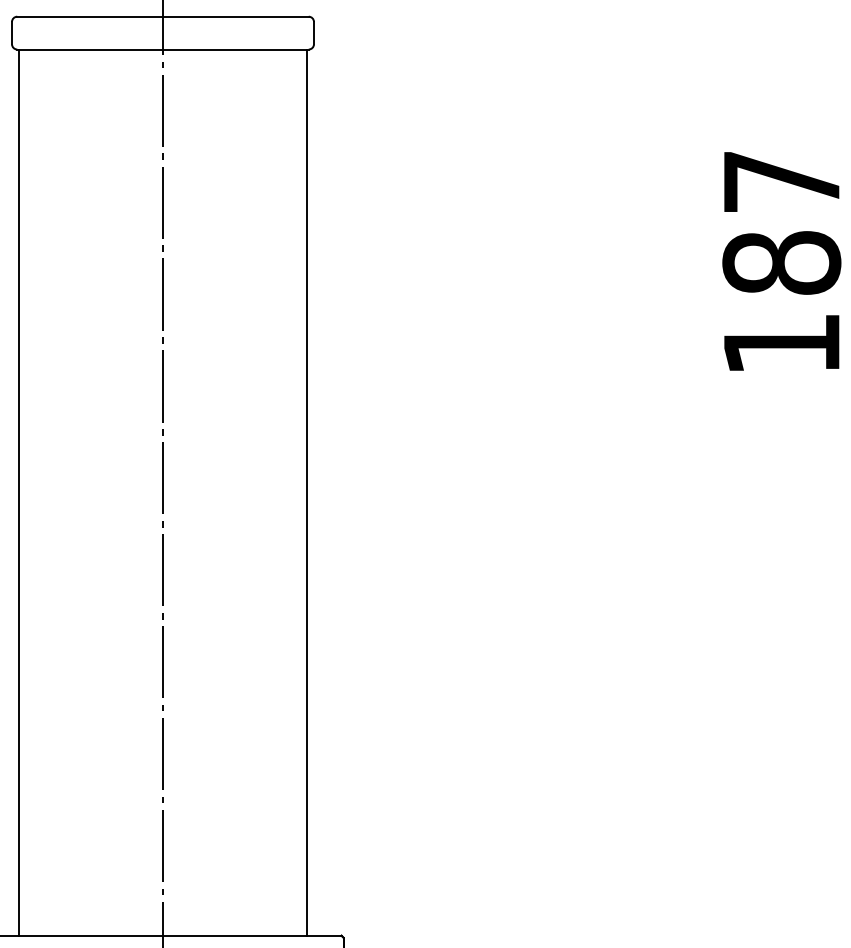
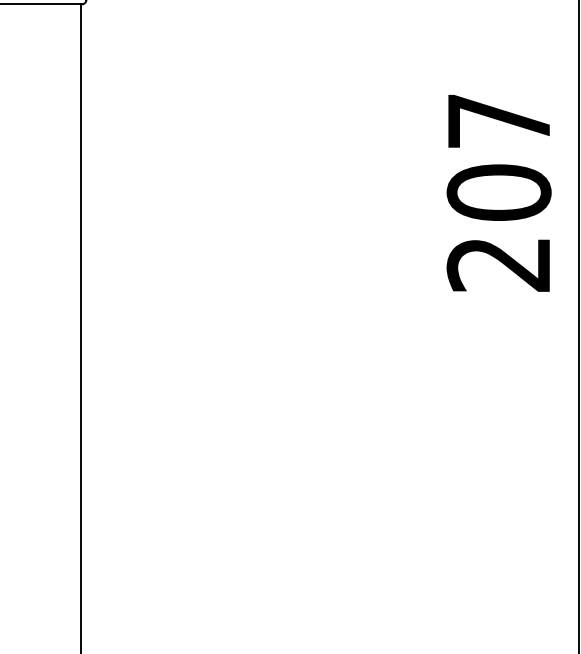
text: (781, 302) -> (498, 227), 187 -> 207

